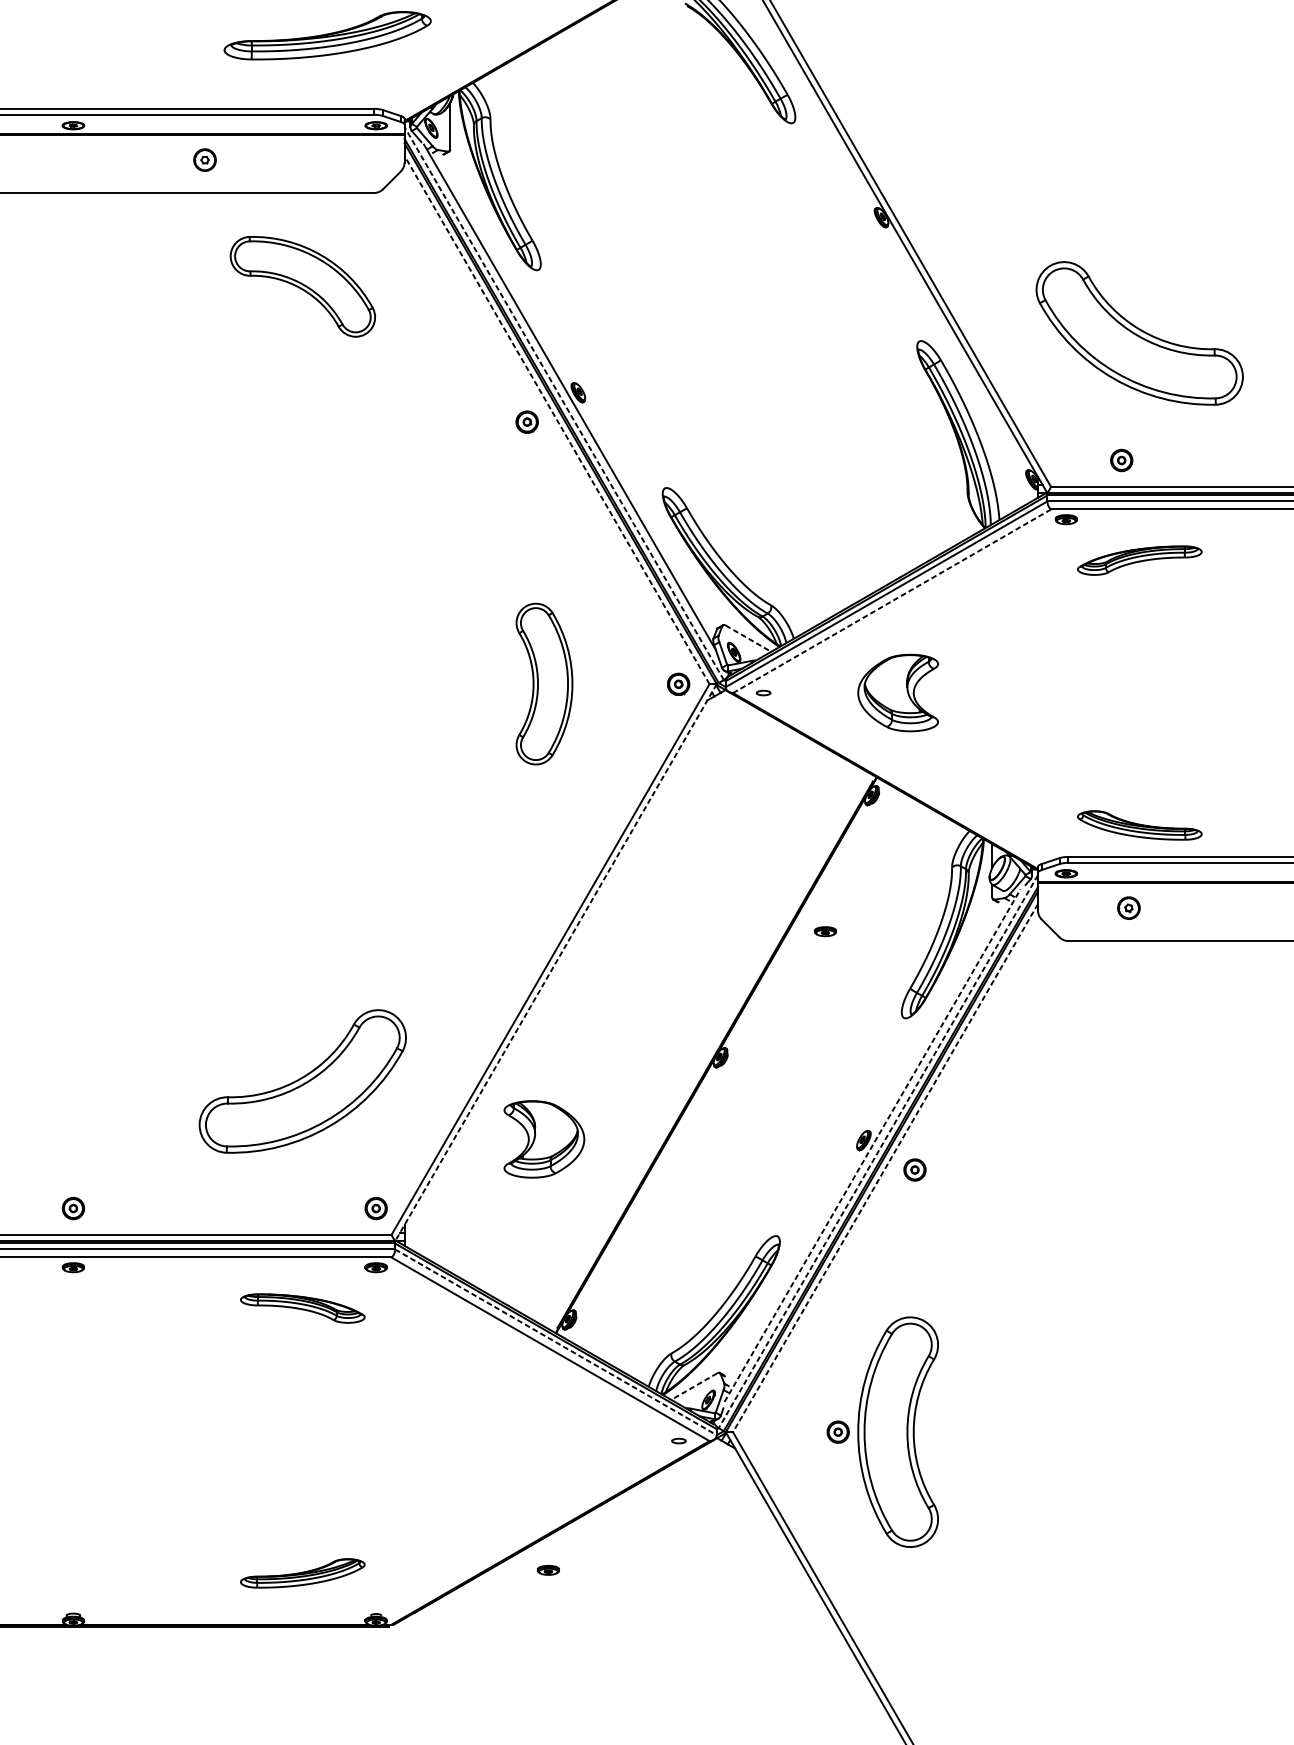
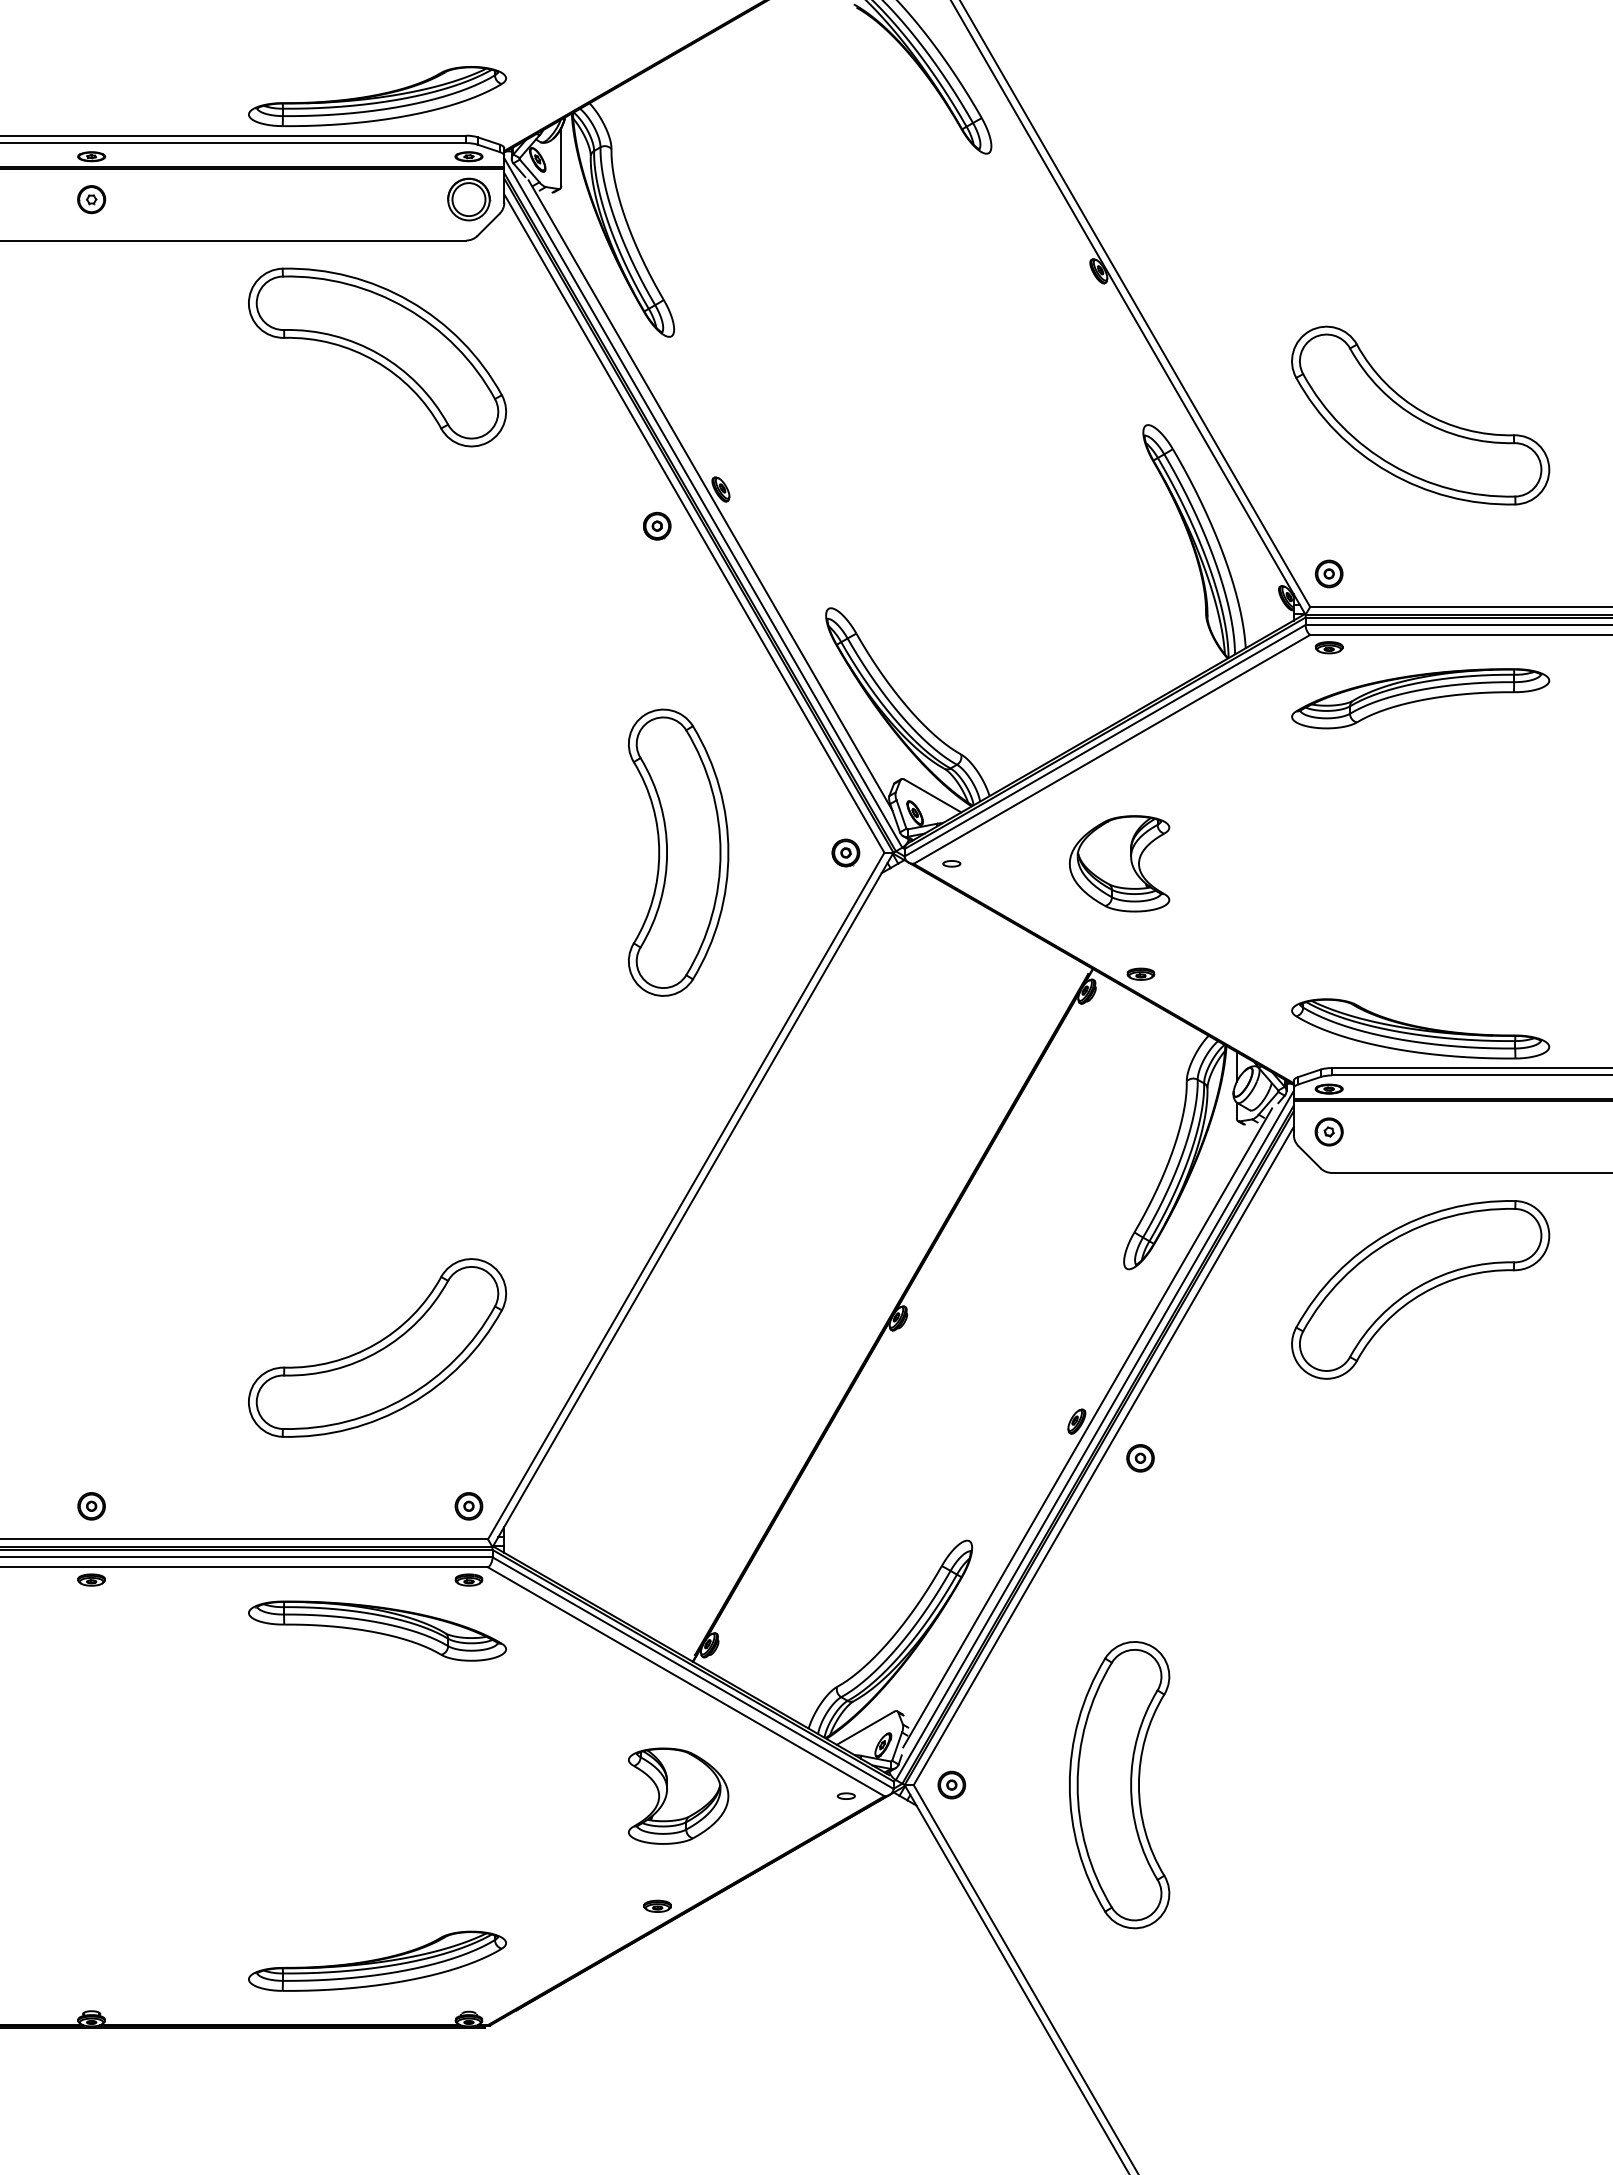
part: (327, 35) -> (377, 96), moved
part: (204, 160) -> (91, 199), moved
part: (376, 160) -> (469, 199), added
part: (302, 286) -> (377, 357), size x1.43
line: (564, 403) -> (703, 503), dashed -> solid
line: (557, 420) -> (694, 523), dashed -> solid
part: (1121, 460) -> (1329, 573), moved
part: (1139, 560) -> (1420, 698), size x1.67
line: (891, 601) -> (1111, 749), dashed -> solid
line: (748, 639) -> (933, 796), dashed -> solid
part: (544, 683) -> (678, 852), size x1.43
part: (1139, 825) -> (1420, 1028), size x1.67
part: (1128, 907) -> (1328, 1131), moved
part: (825, 931) -> (1140, 973), moved
line: (556, 962) -> (693, 1199), dashed -> solid
part: (1139, 1034) -> (1420, 1289), added
part: (544, 1138) -> (678, 1795), moved
line: (872, 1145) -> (1087, 1427), dashed -> solid
line: (878, 1151) -> (1094, 1435), dashed -> solid
line: (885, 1168) -> (1103, 1456), dashed -> solid
part: (302, 1308) -> (377, 1630), size x1.67
line: (556, 1342) -> (693, 1673), dashed -> solid
line: (693, 1386) -> (864, 1728), dashed -> solid
part: (837, 1431) -> (951, 1784), moved
part: (548, 1569) -> (657, 1905), moved
part: (302, 1572) -> (377, 1960), size x1.67

